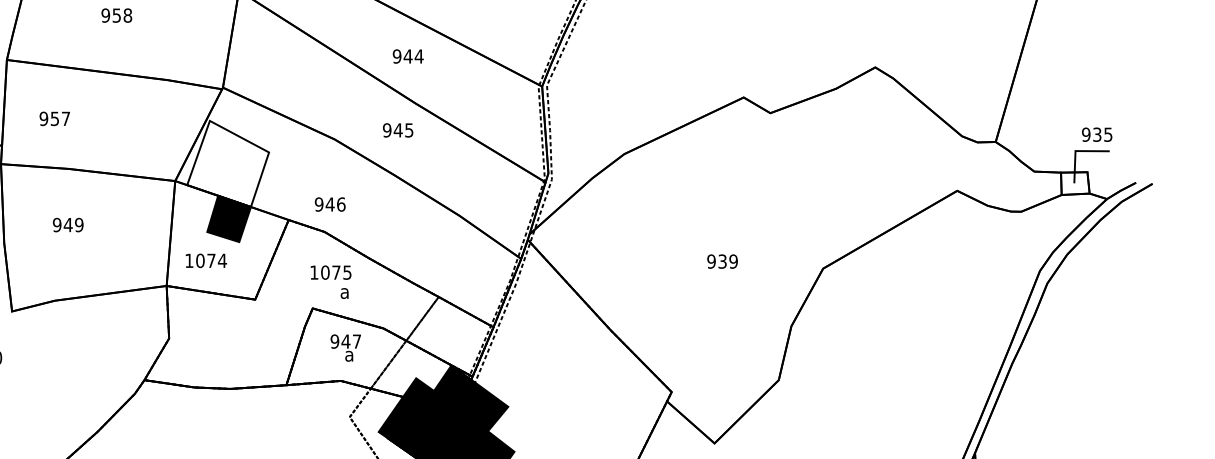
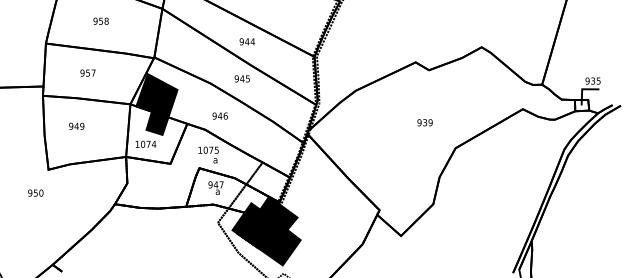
text: (53, 117) -> (87, 72), moved
fill: (227, 163) -> (156, 95), added
text: (328, 203) -> (219, 115), moved
text: (721, 261) -> (424, 122), moved

